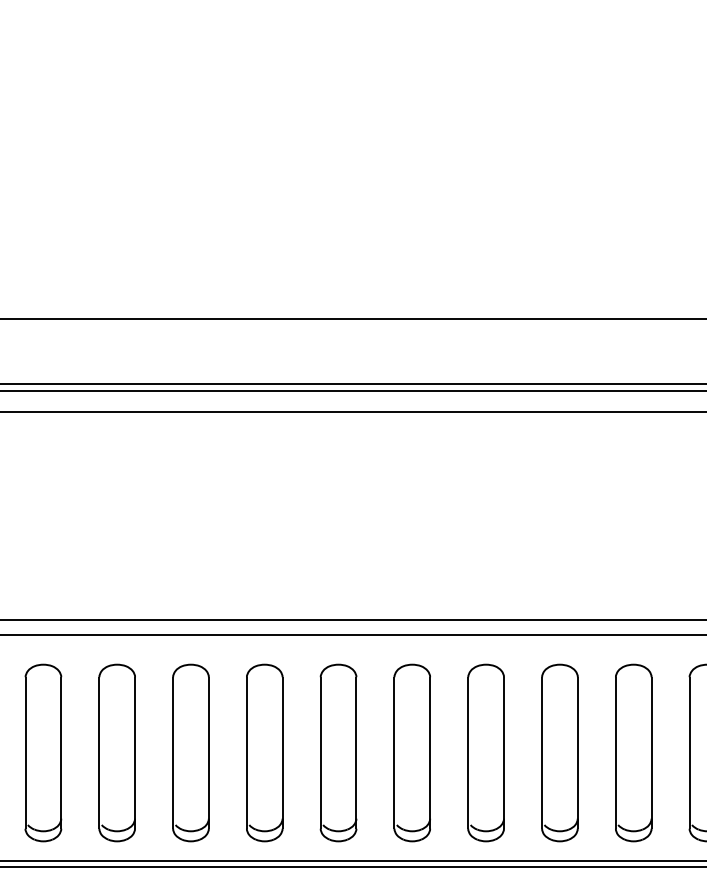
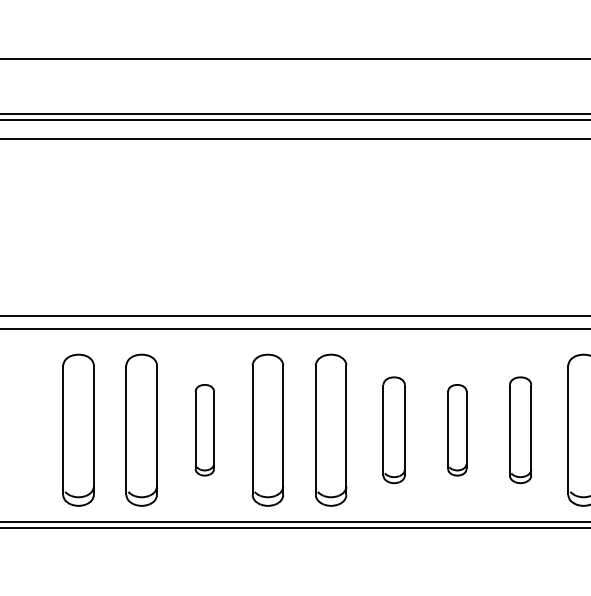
part: (190, 752) -> (204, 429), size x0.6
part: (411, 752) -> (393, 429), size x0.7
part: (485, 752) -> (456, 429), size x0.6
part: (559, 752) -> (520, 429), size x0.7

